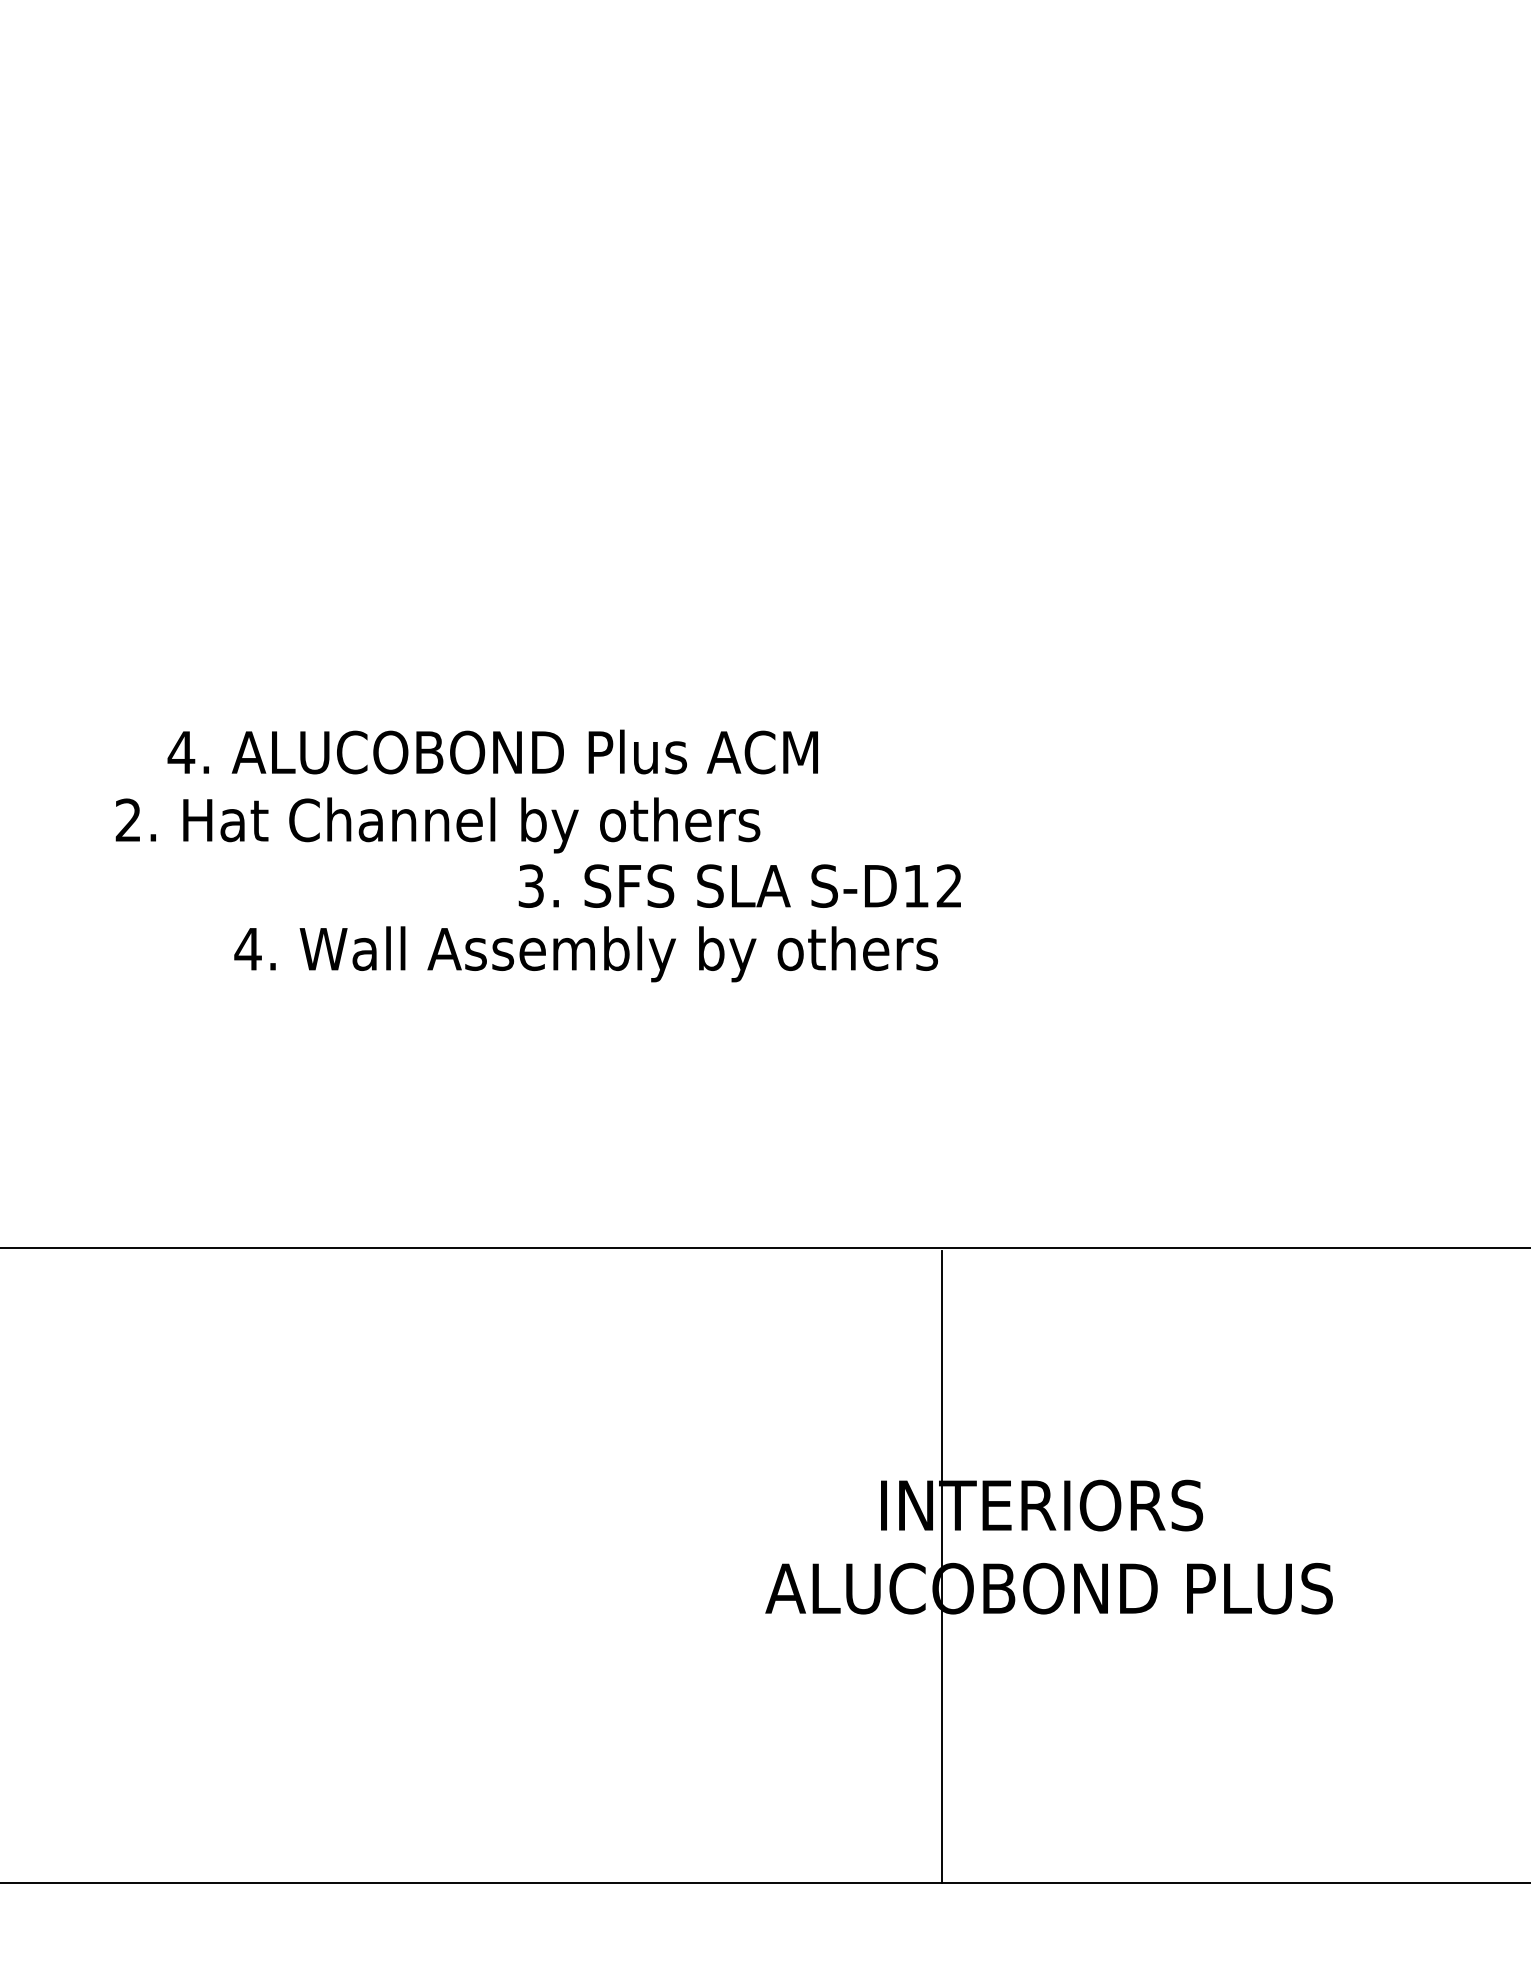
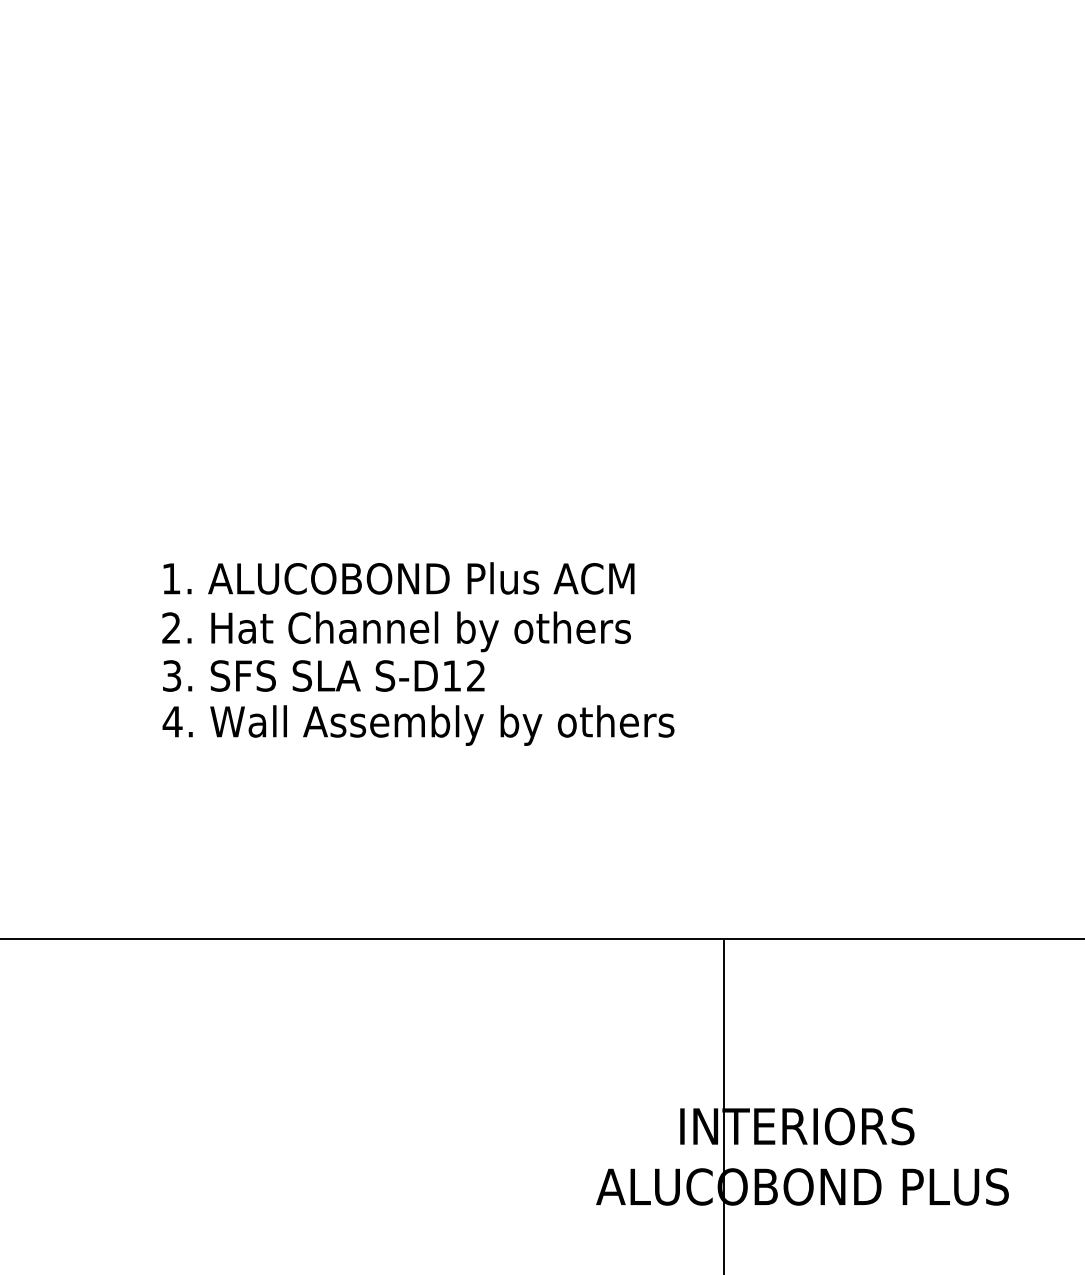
text: (181, 752) -> (171, 578), 4. -> 1.
text: (437, 825) -> (396, 631), moved
text: (739, 885) -> (323, 675), moved
text: (585, 954) -> (418, 725), moved

